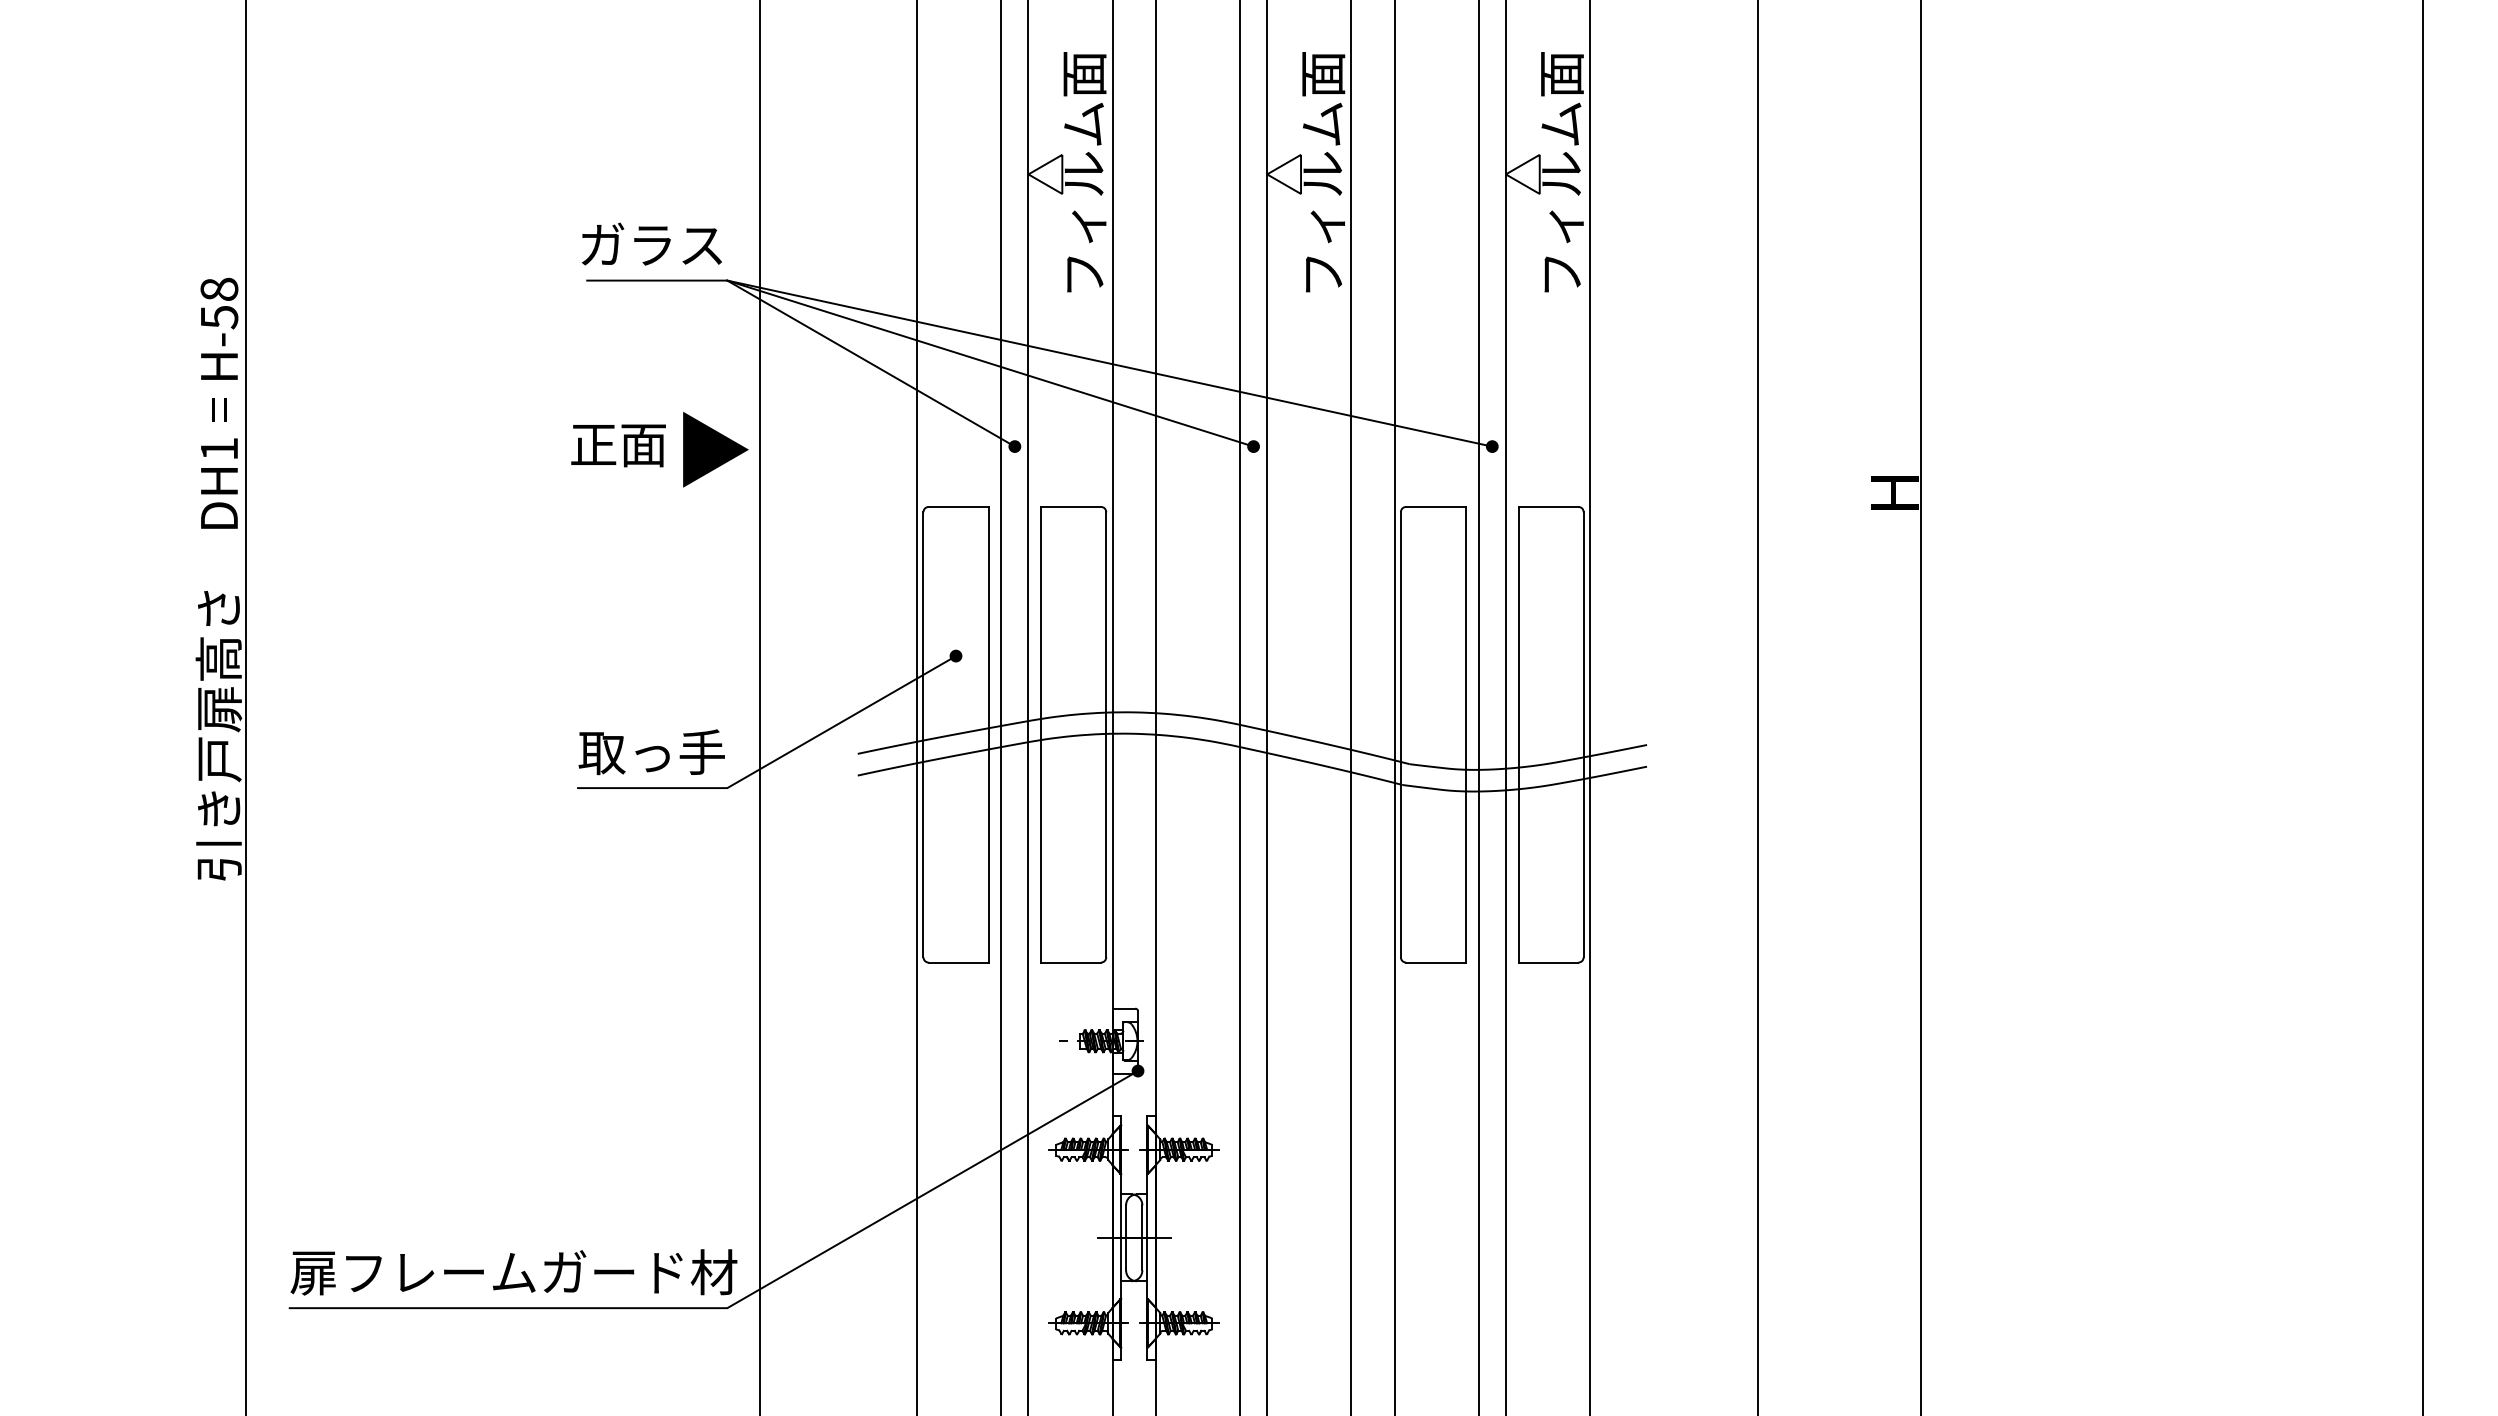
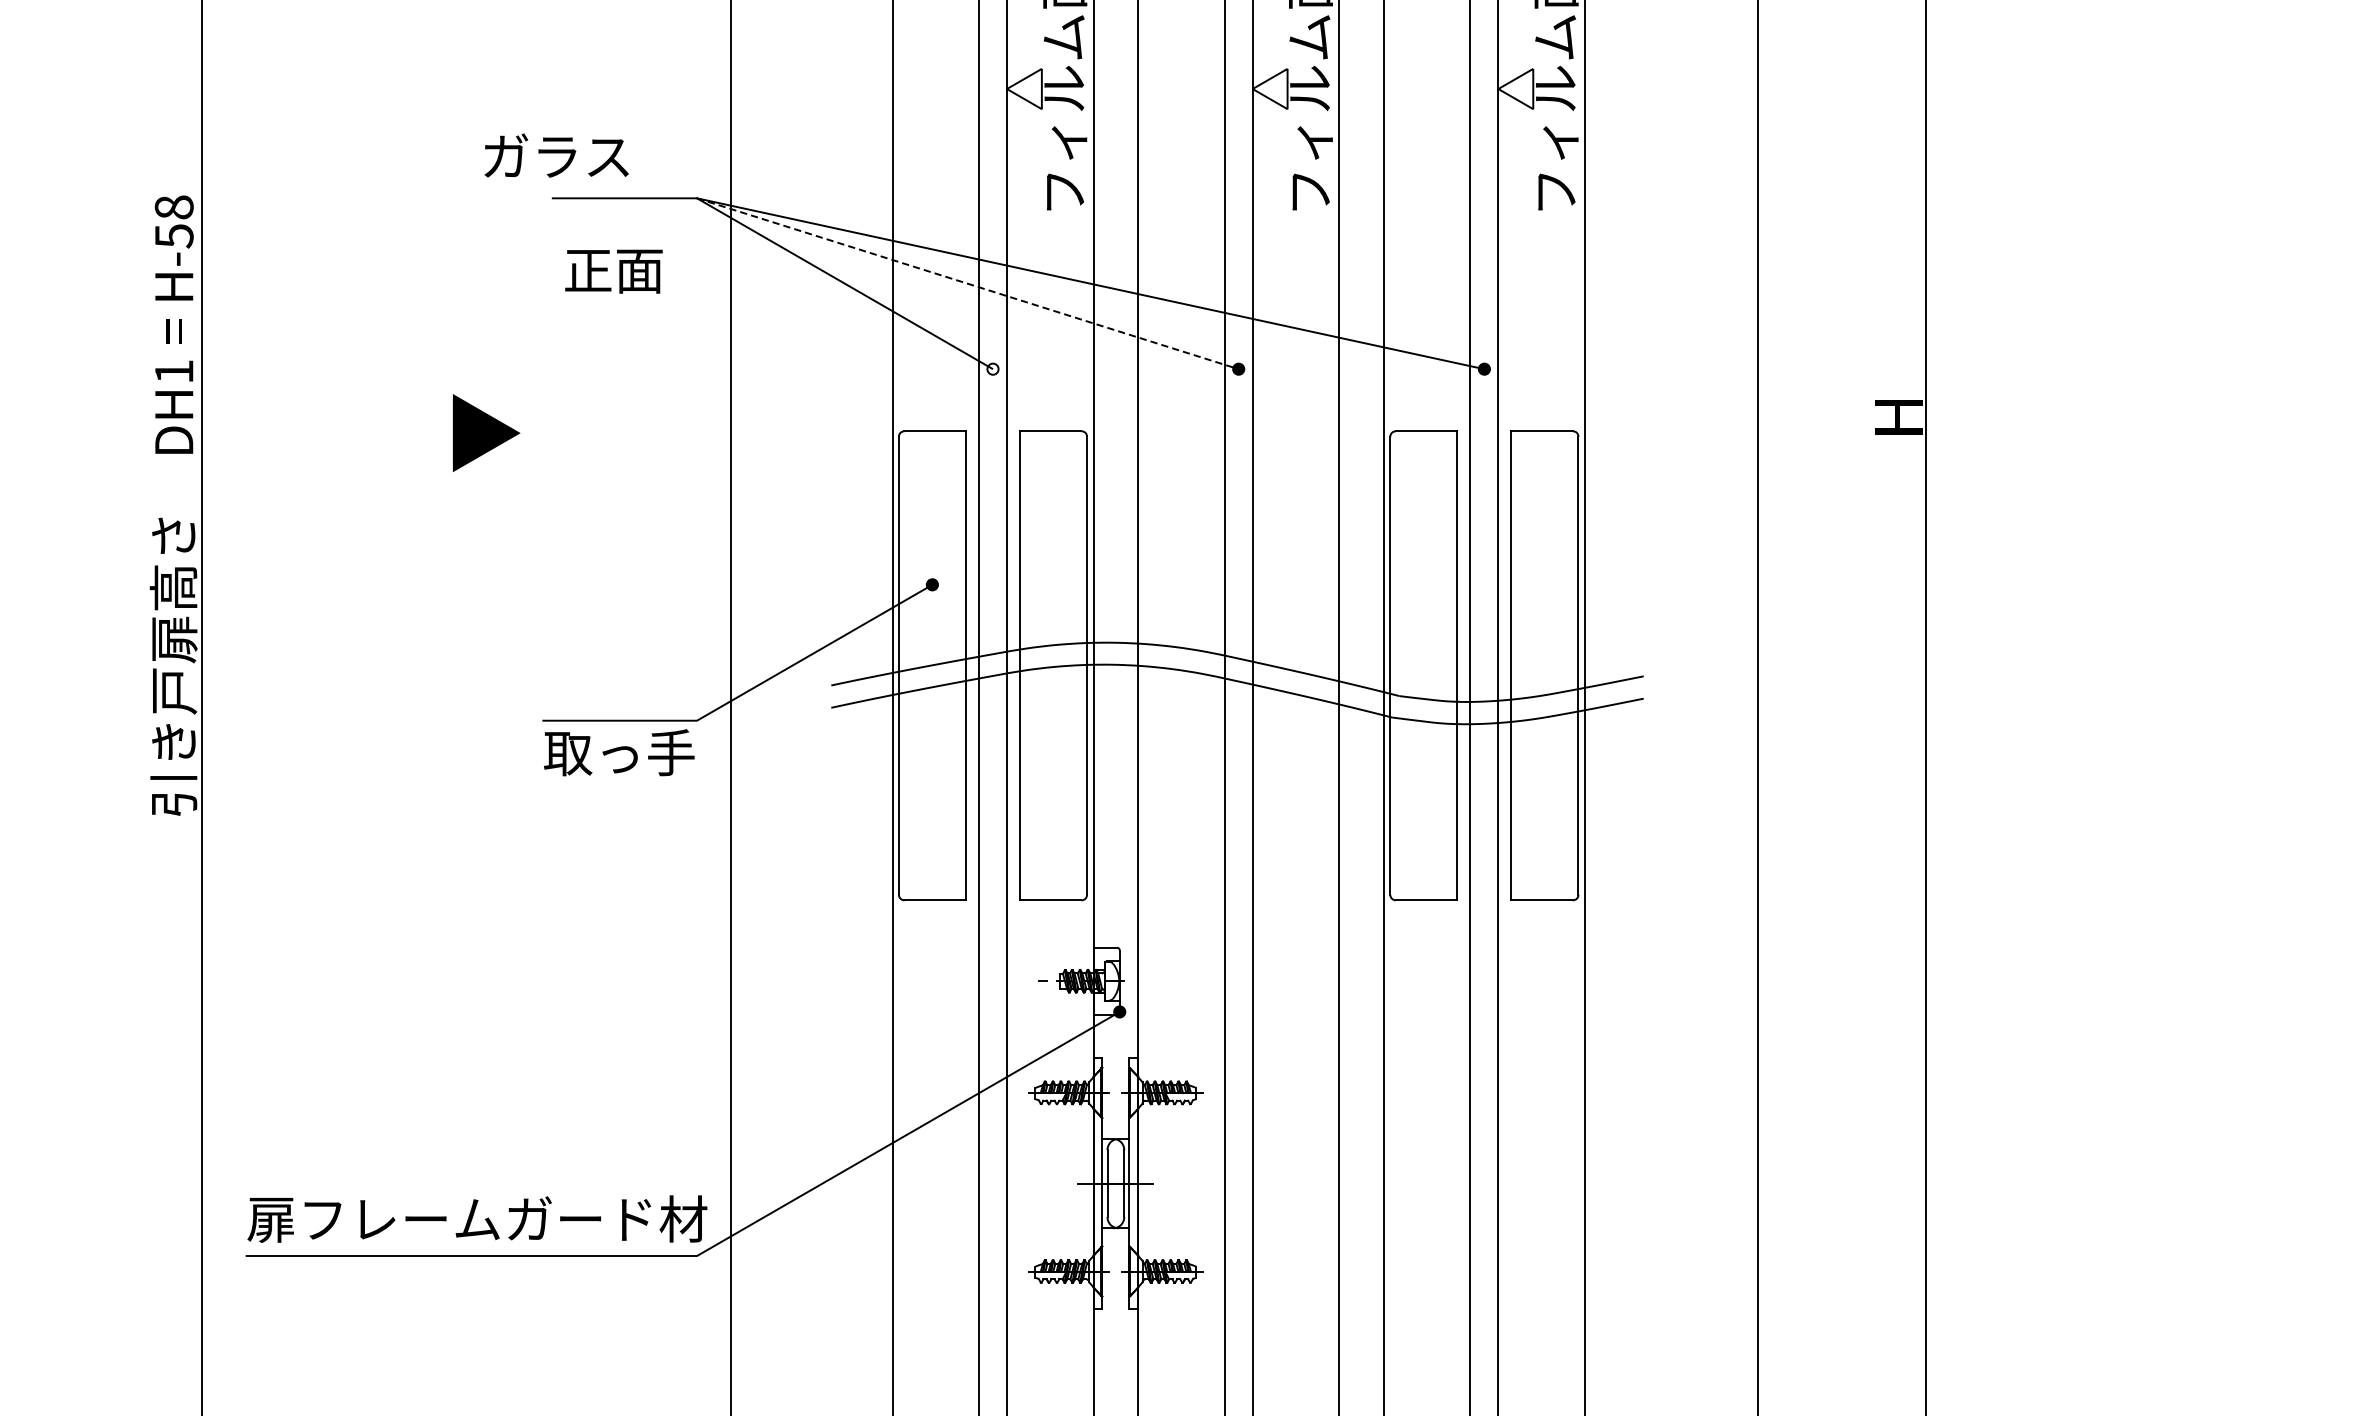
text: (651, 243) -> (556, 154), moved
line: (990, 363) -> (967, 283), solid -> dashed
text: (618, 445) -> (613, 271), moved
fill: (1014, 446) -> (992, 369), removed
part: (715, 449) -> (486, 432), moved
text: (651, 752) -> (618, 753), moved

